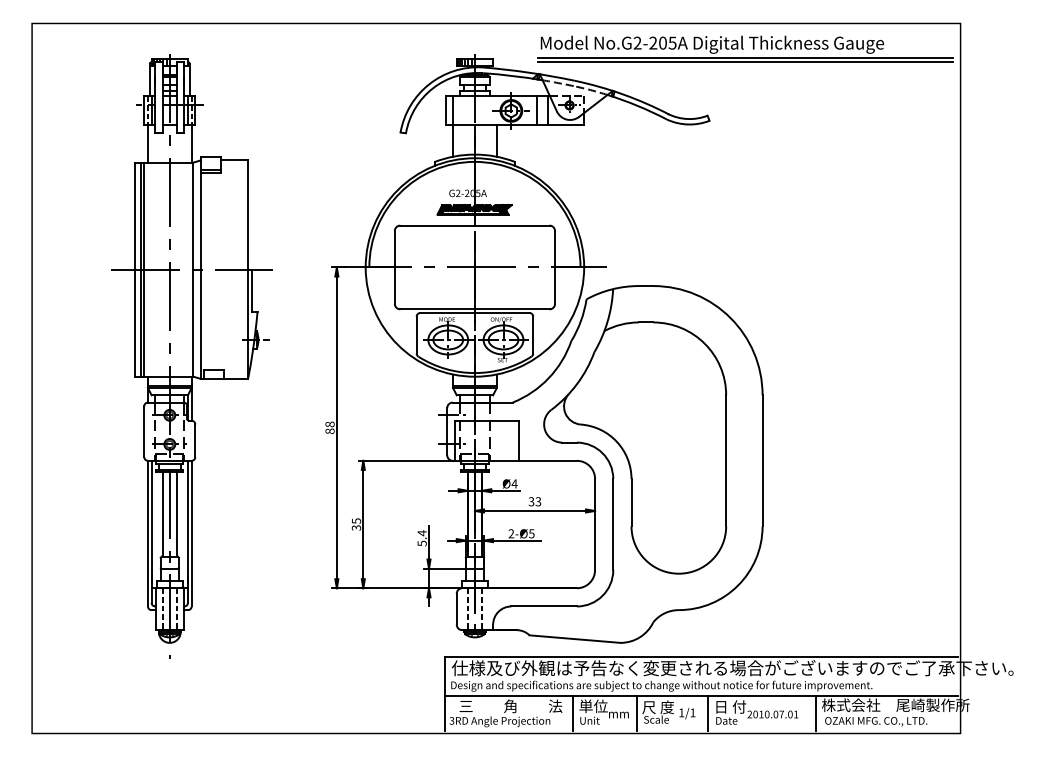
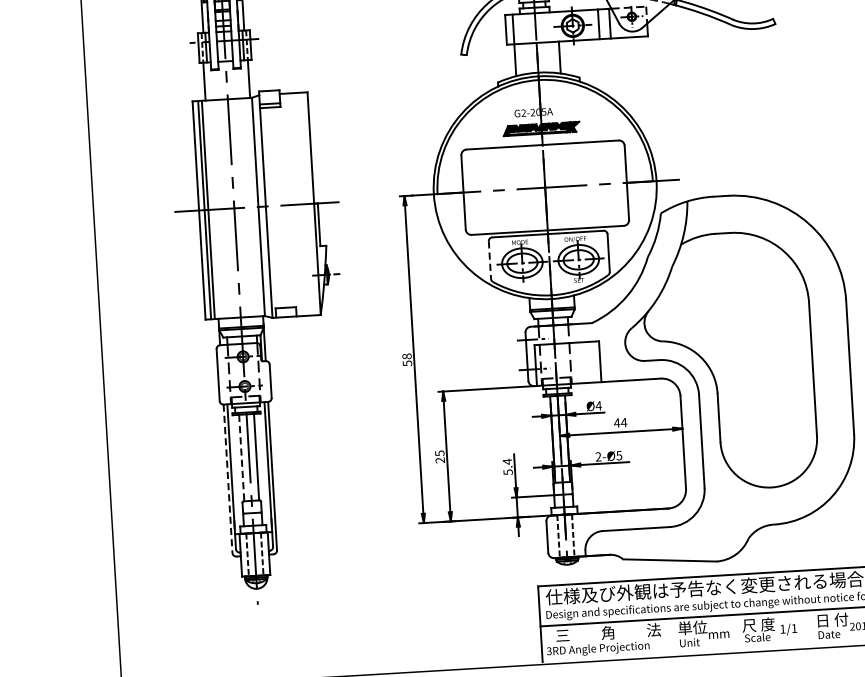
line: (416, 335) -> (489, 260), solid -> dashed
text: (329, 431) -> (406, 363), 88 -> 58
text: (534, 501) -> (620, 422), 33 -> 44
line: (162, 514) -> (241, 458), solid -> dashed
text: (356, 527) -> (440, 459), 35 -> 25
line: (147, 533) -> (227, 478), solid -> dashed
line: (573, 713) -> (672, 636), removed
line: (637, 713) -> (737, 632), removed
line: (708, 713) -> (810, 628), removed

